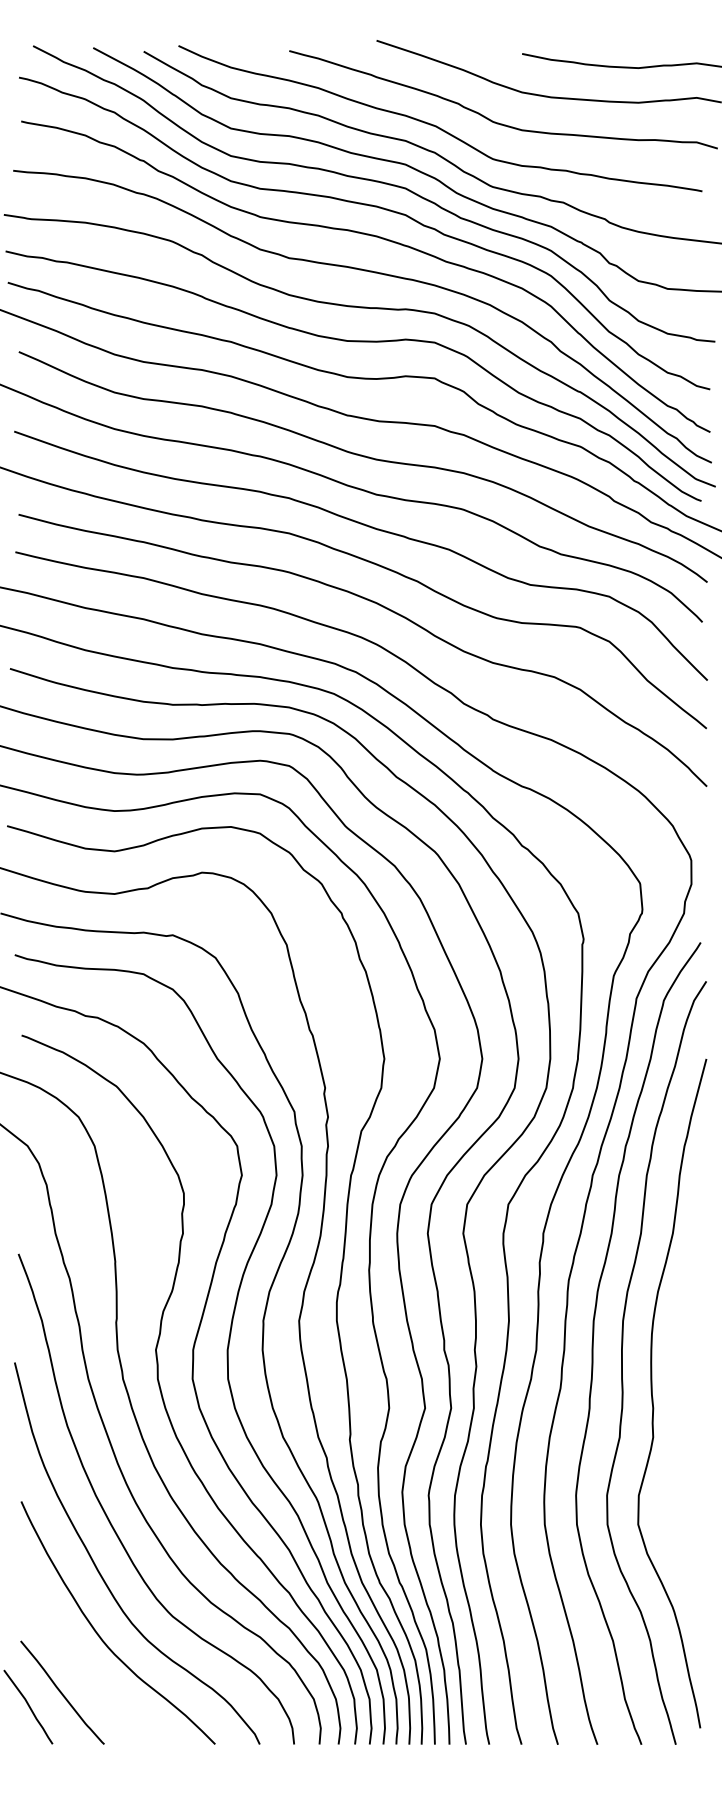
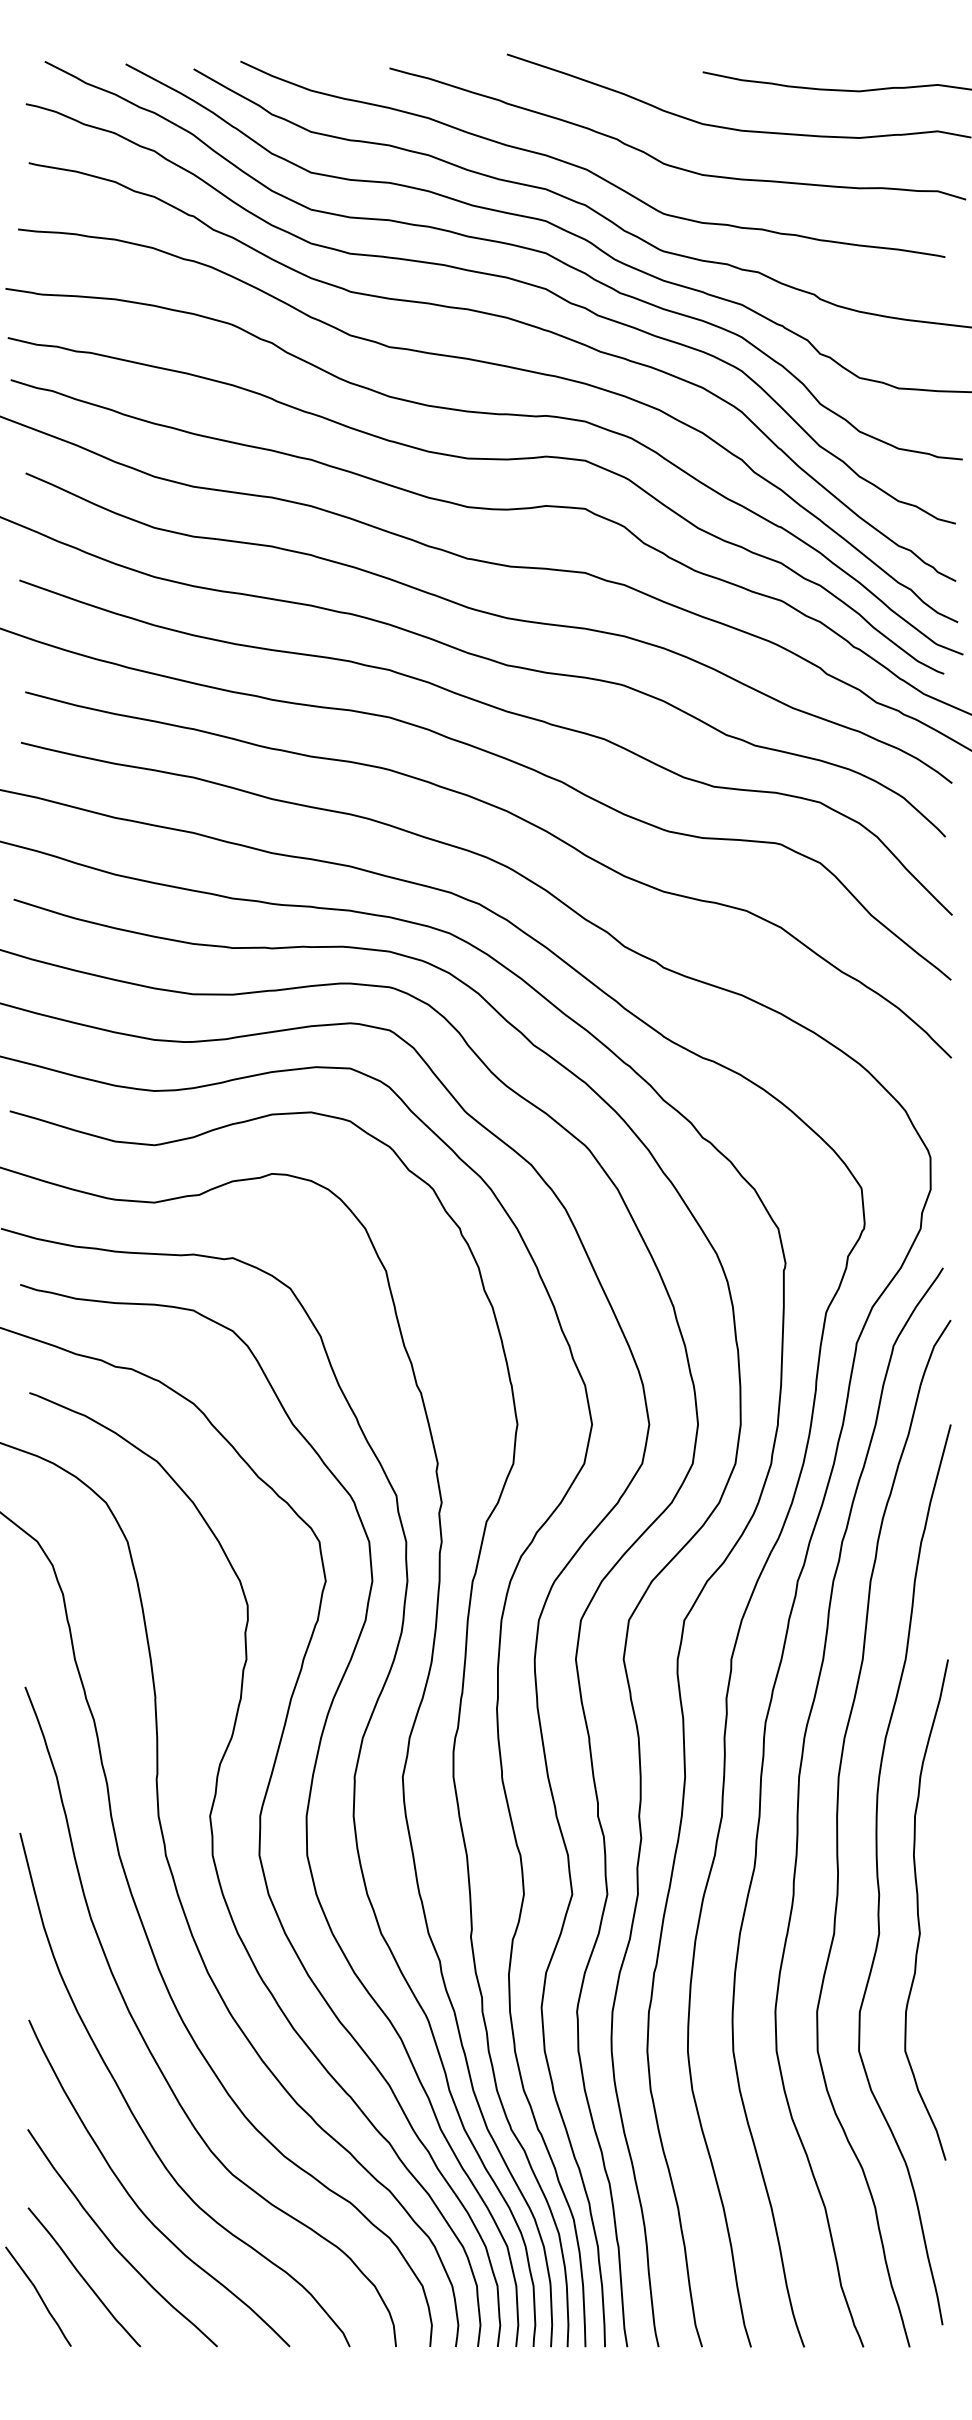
curve: (682, 1419) -> (918, 1909), added
curve: (84, 1669) -> (114, 2245), added

